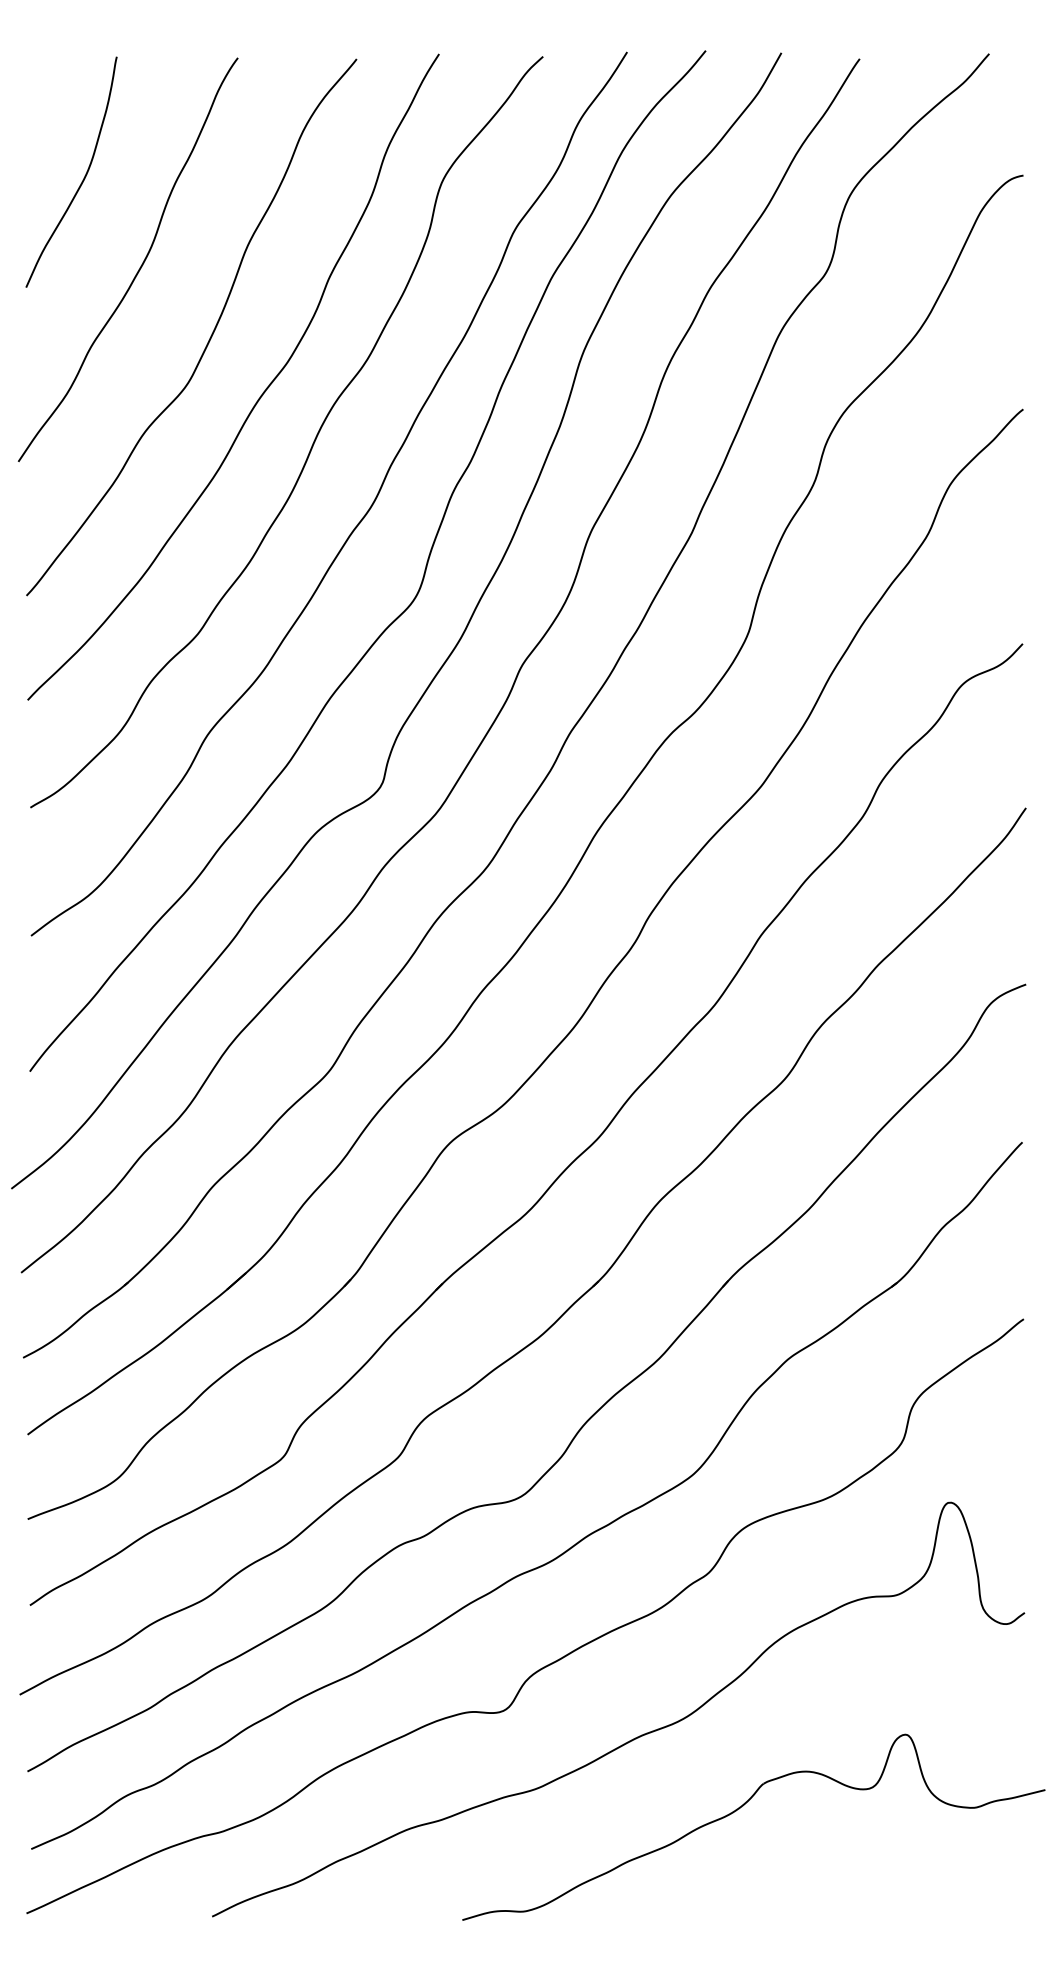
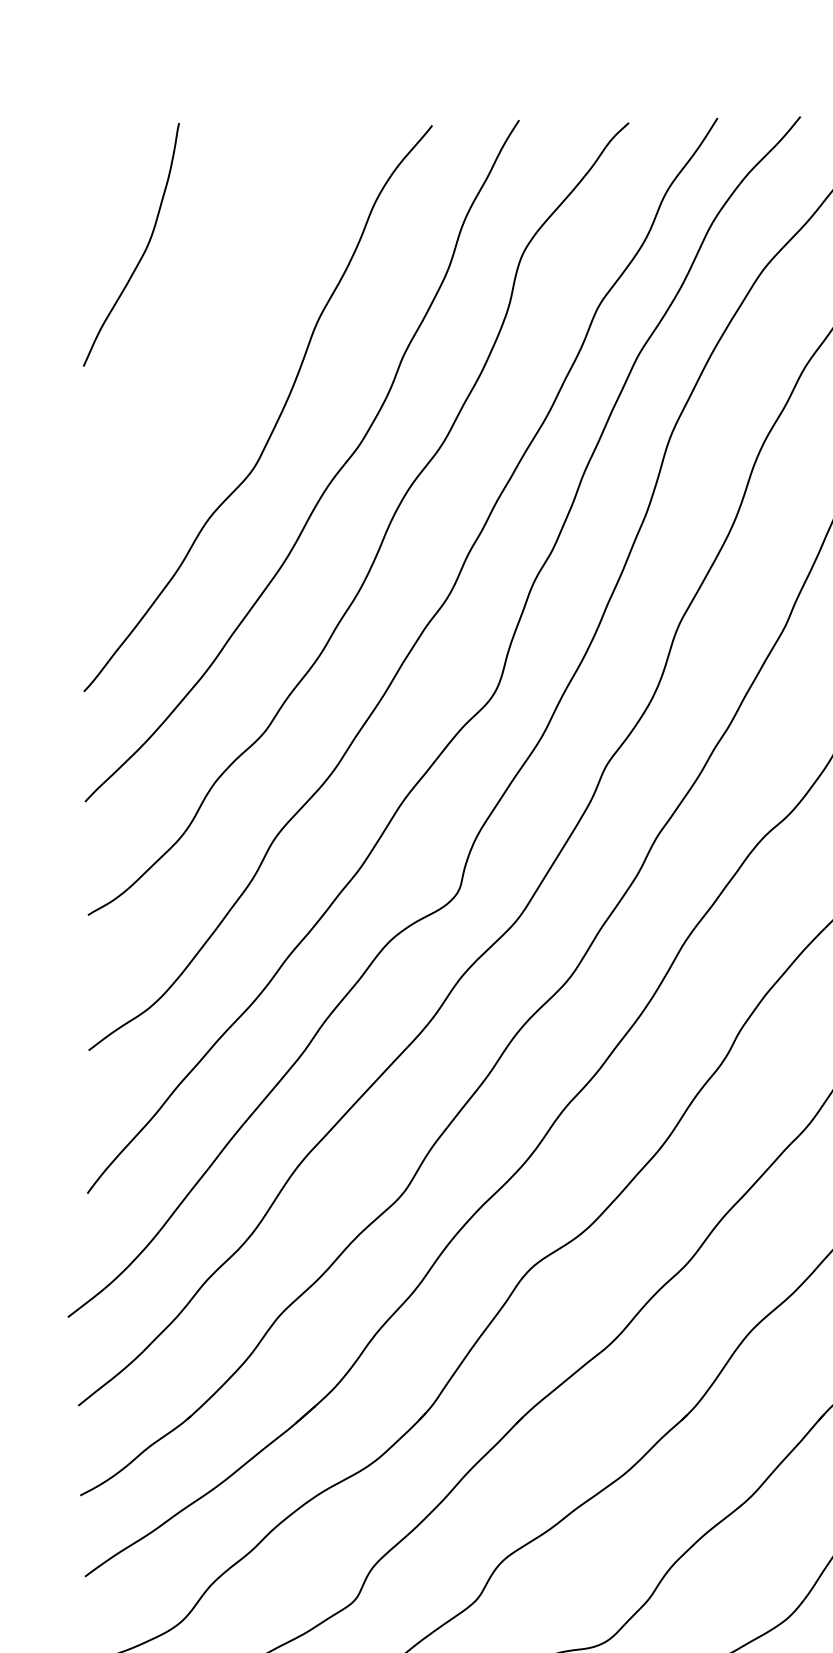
curve: (139, 267) -> (203, 345), removed

